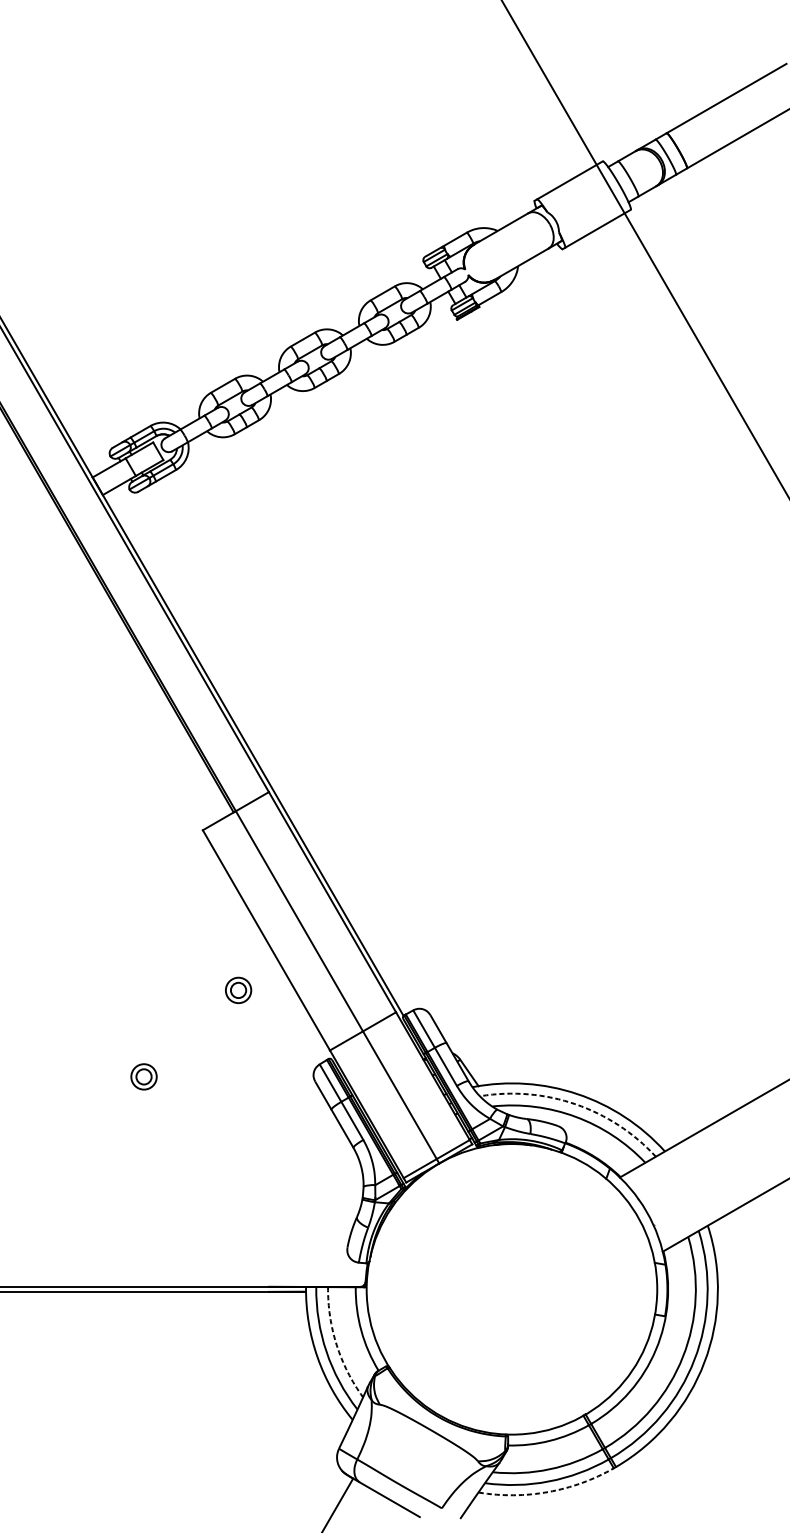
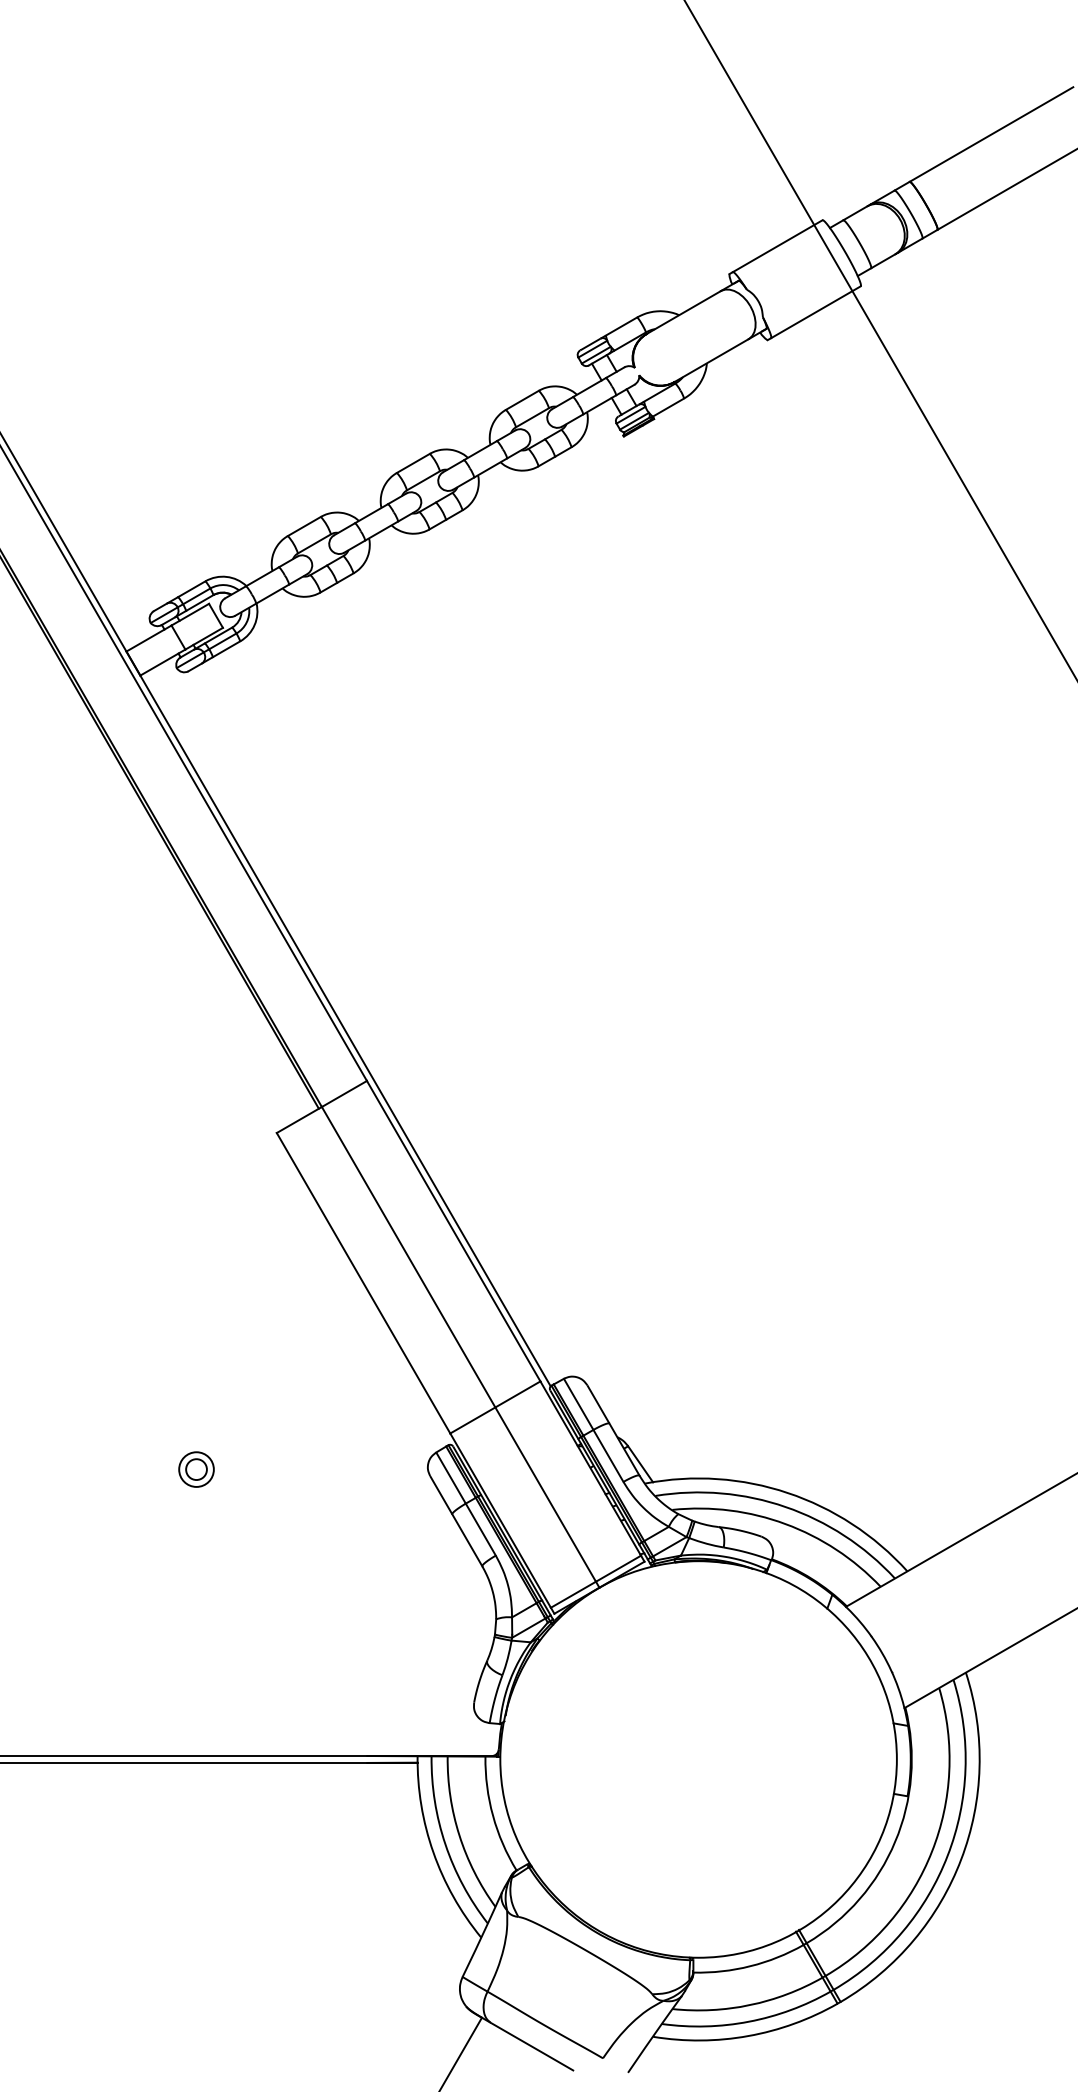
part: (238, 990) -> (325, 1351), removed
arc: (575, 1104) -> (785, 1507), dashed -> solid
arc: (336, 1345) -> (459, 1835), dashed -> solid
arc: (548, 1492) -> (748, 2036), dashed -> solid

